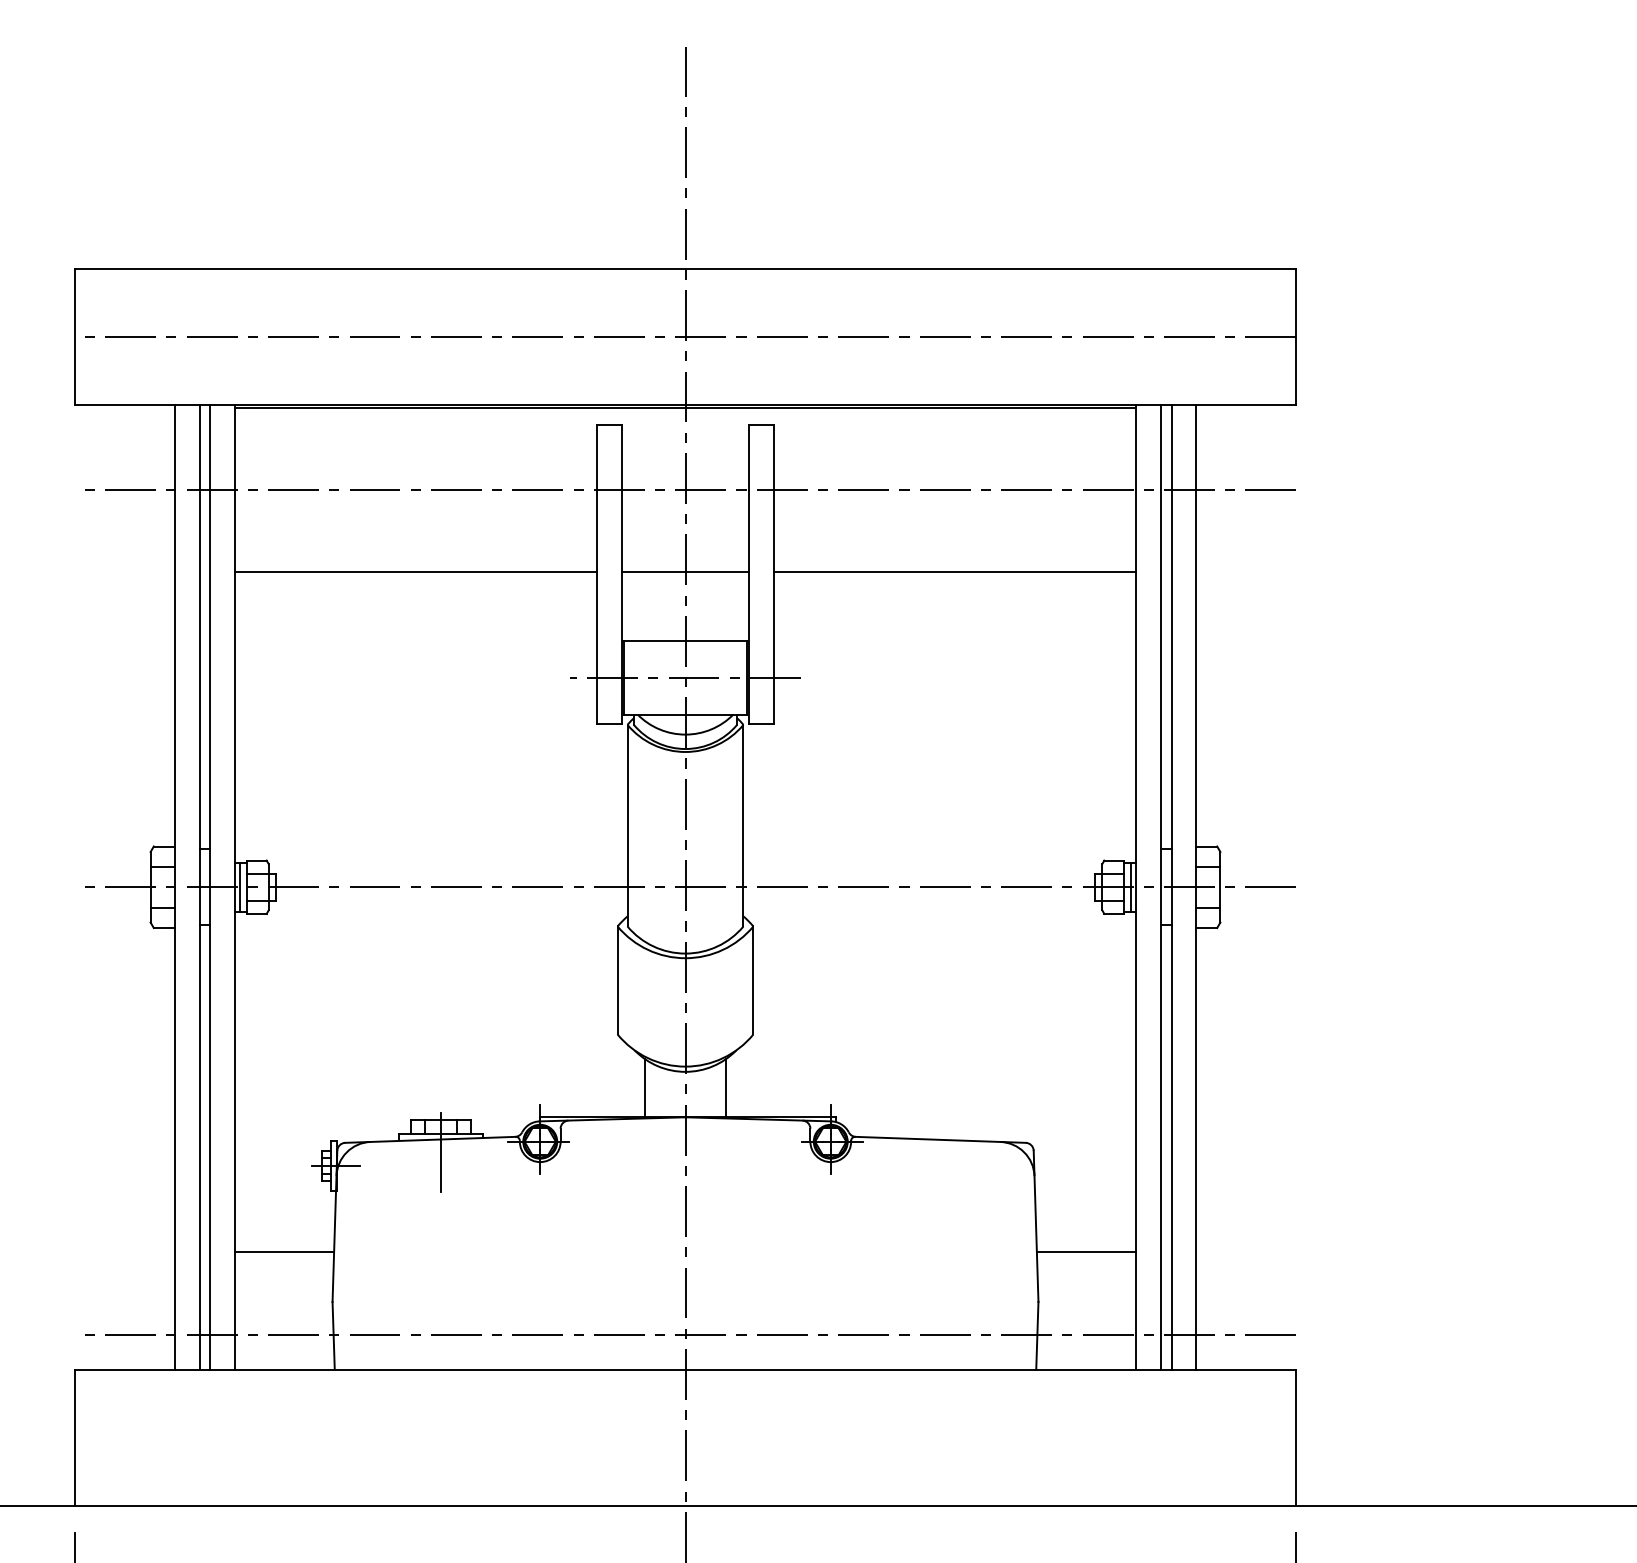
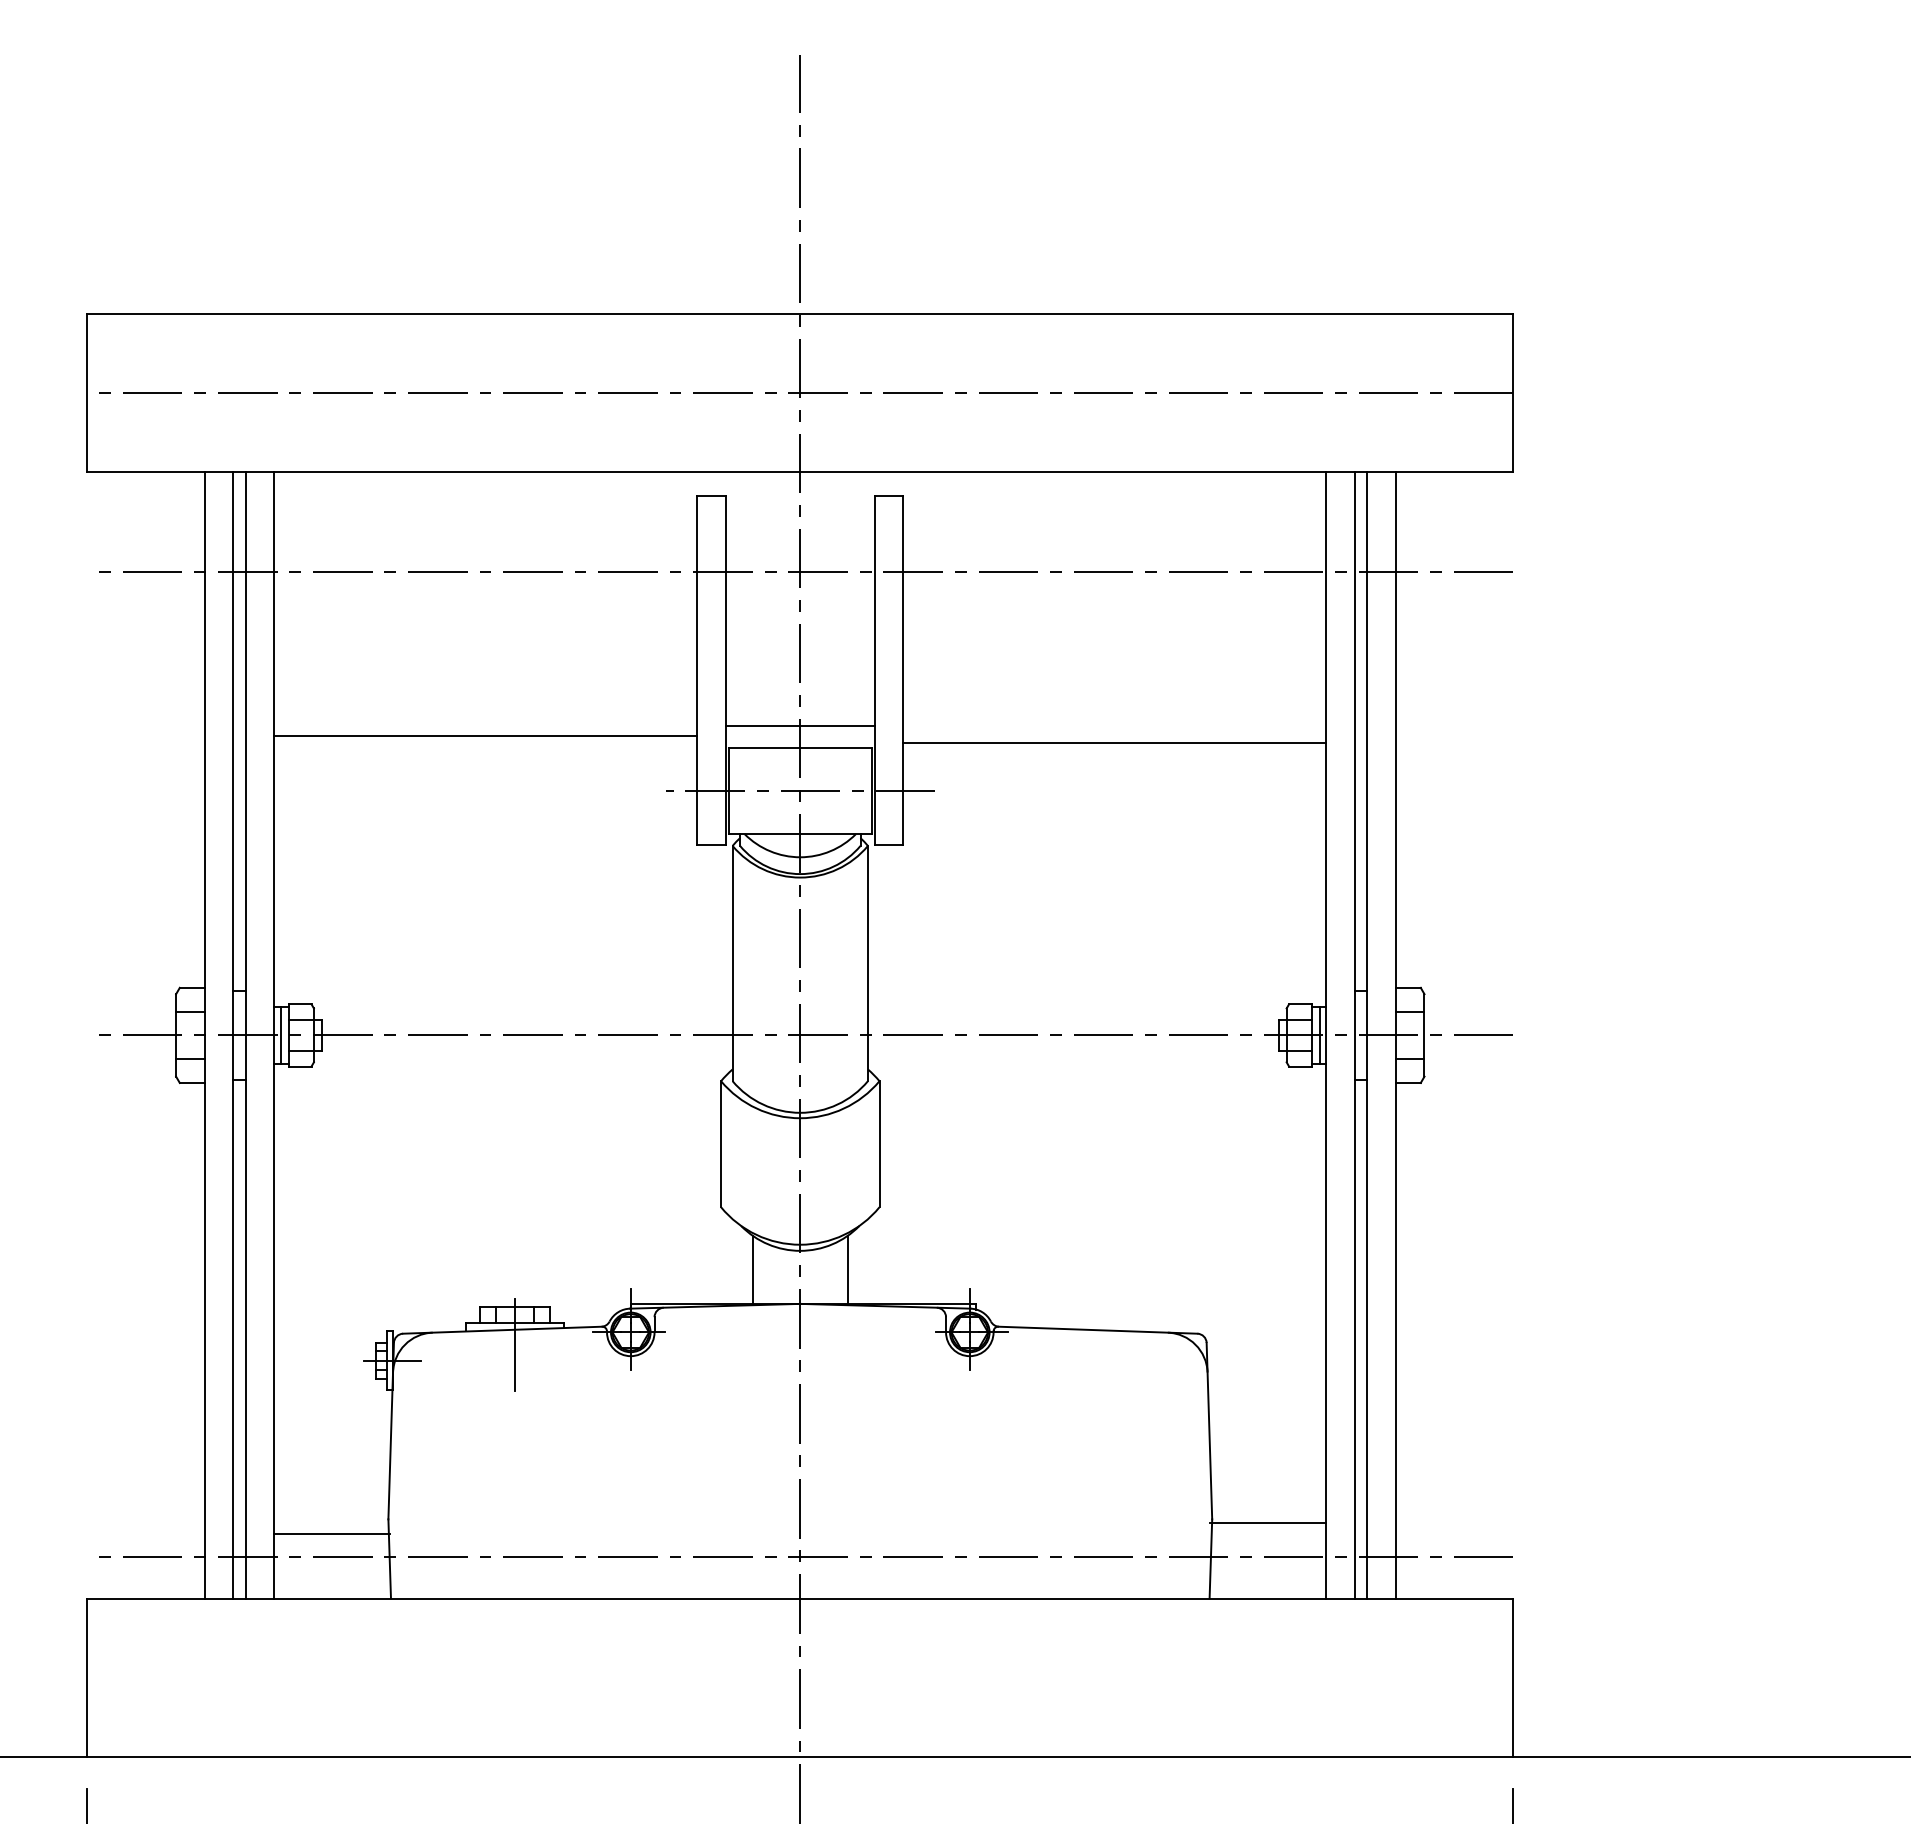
line: (685, 408) -> (800, 476), removed
line: (415, 571) -> (485, 735), moved
line: (684, 571) -> (799, 725), moved
line: (954, 571) -> (1114, 742), moved
line: (284, 1252) -> (332, 1533), moved
line: (1086, 1252) -> (1268, 1522), moved

